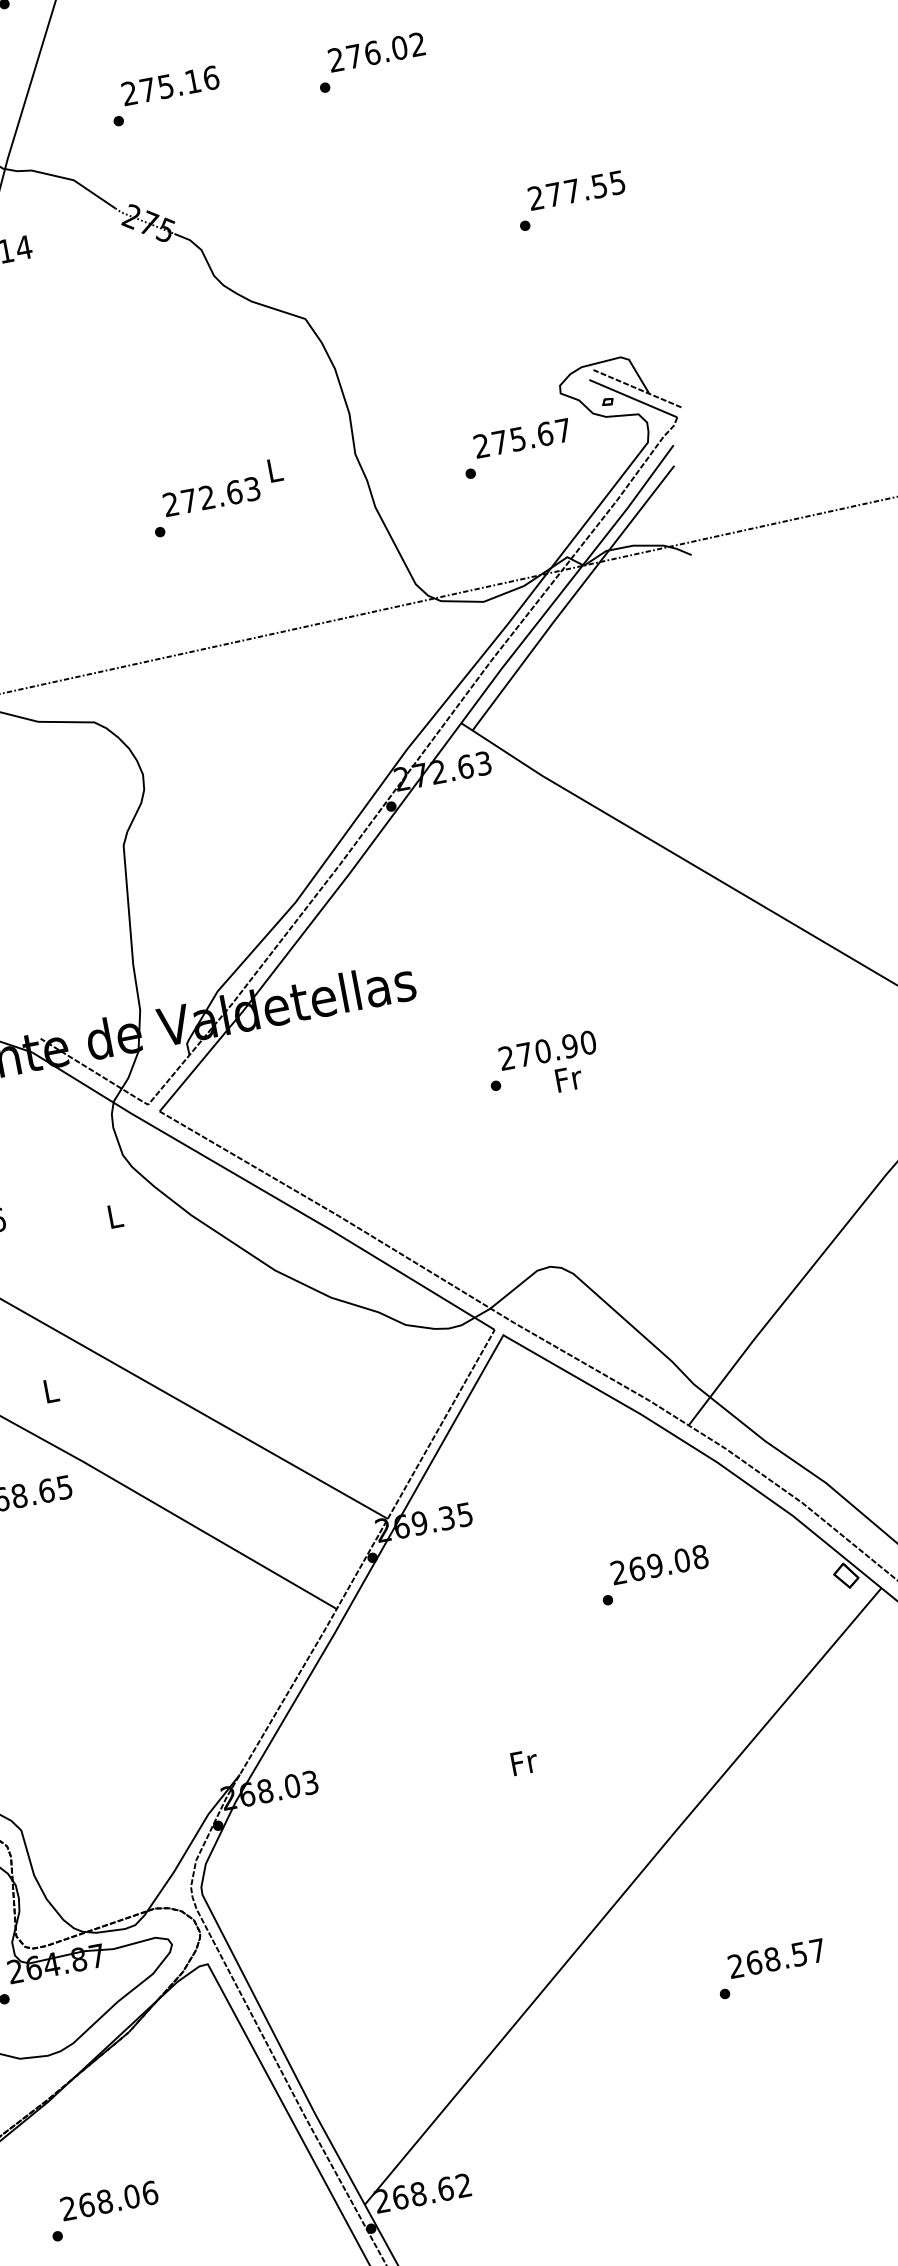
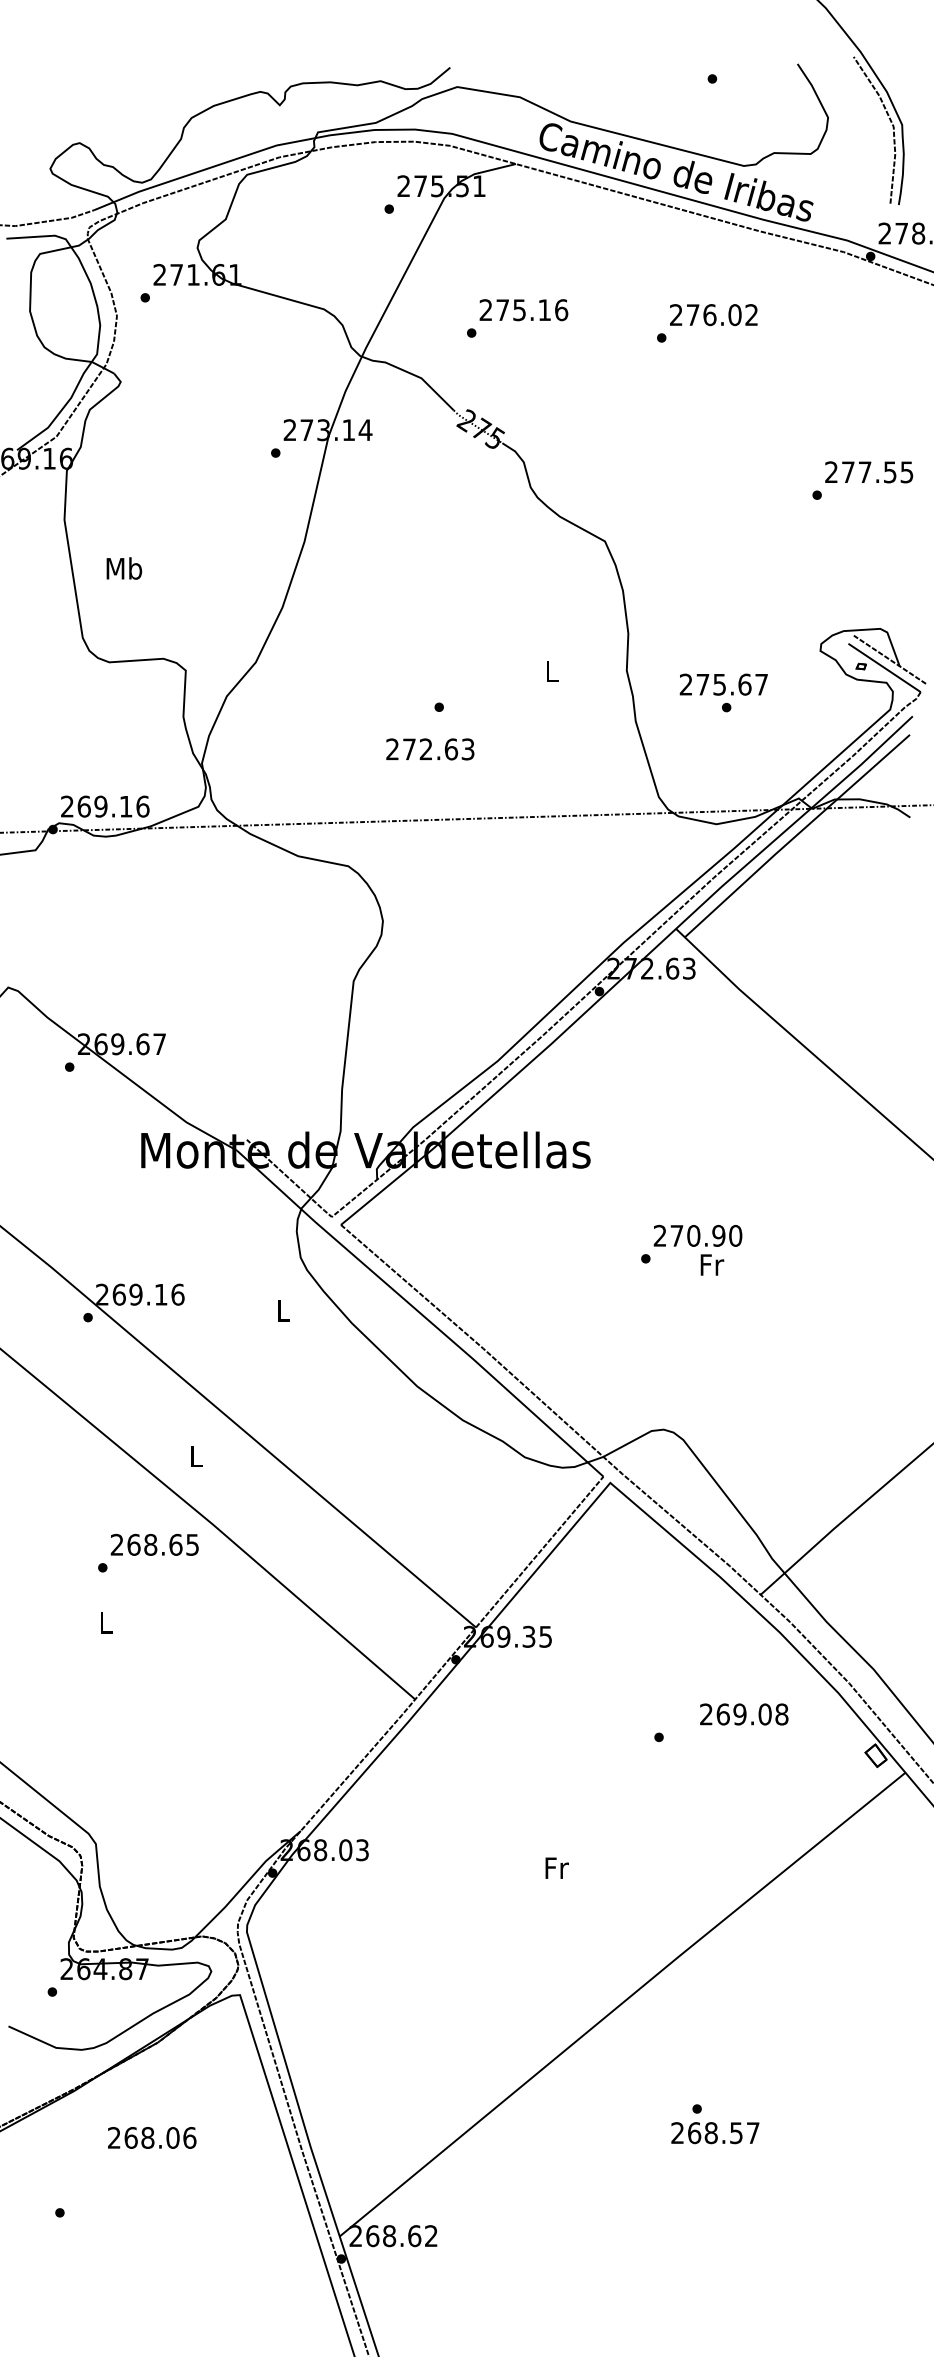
text: (522, 438) -> (723, 684), moved
text: (211, 496) -> (430, 749), moved
text: (659, 1564) -> (744, 1714), moved
text: (776, 1958) -> (715, 2133), moved
text: (109, 2200) -> (152, 2137), moved

